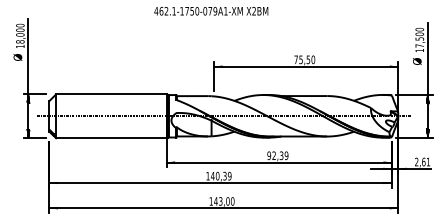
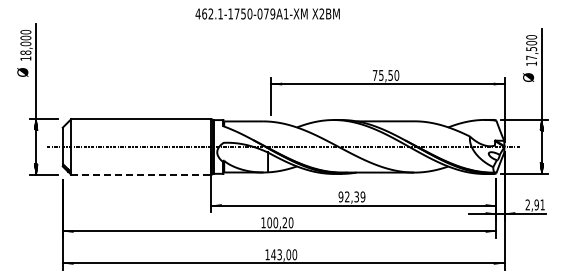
line: (111, 138) -> (141, 174), solid -> dashed
text: (423, 161) -> (536, 204), 2,61 -> 2,91
text: (221, 175) -> (280, 222), 140,39 -> 100,20

